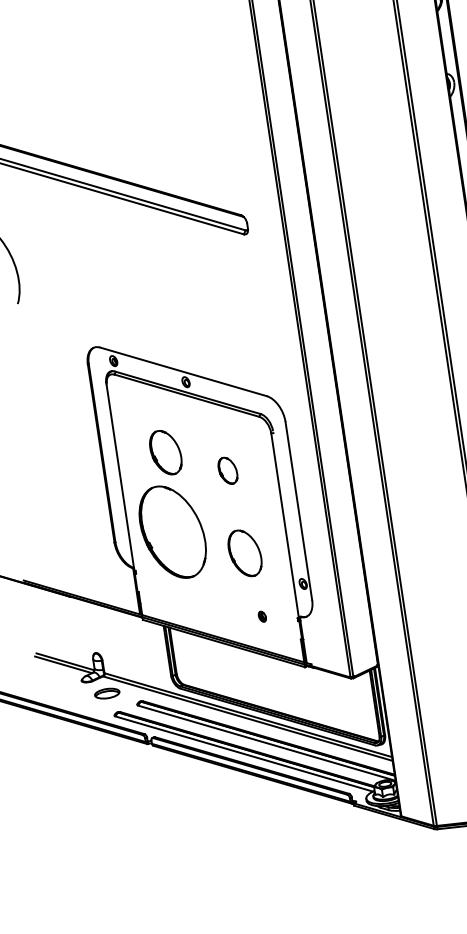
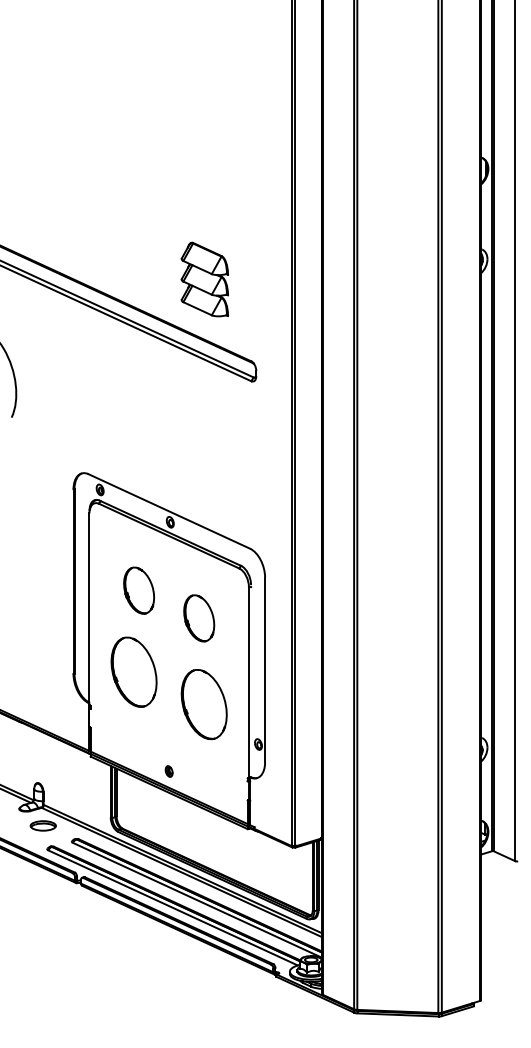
part: (184, 142) -> (204, 279), added
part: (228, 470) -> (199, 618), size x1.67
part: (172, 531) -> (133, 671), size x0.71
part: (244, 553) -> (203, 704), size x1.43
part: (261, 616) -> (168, 771), moved

